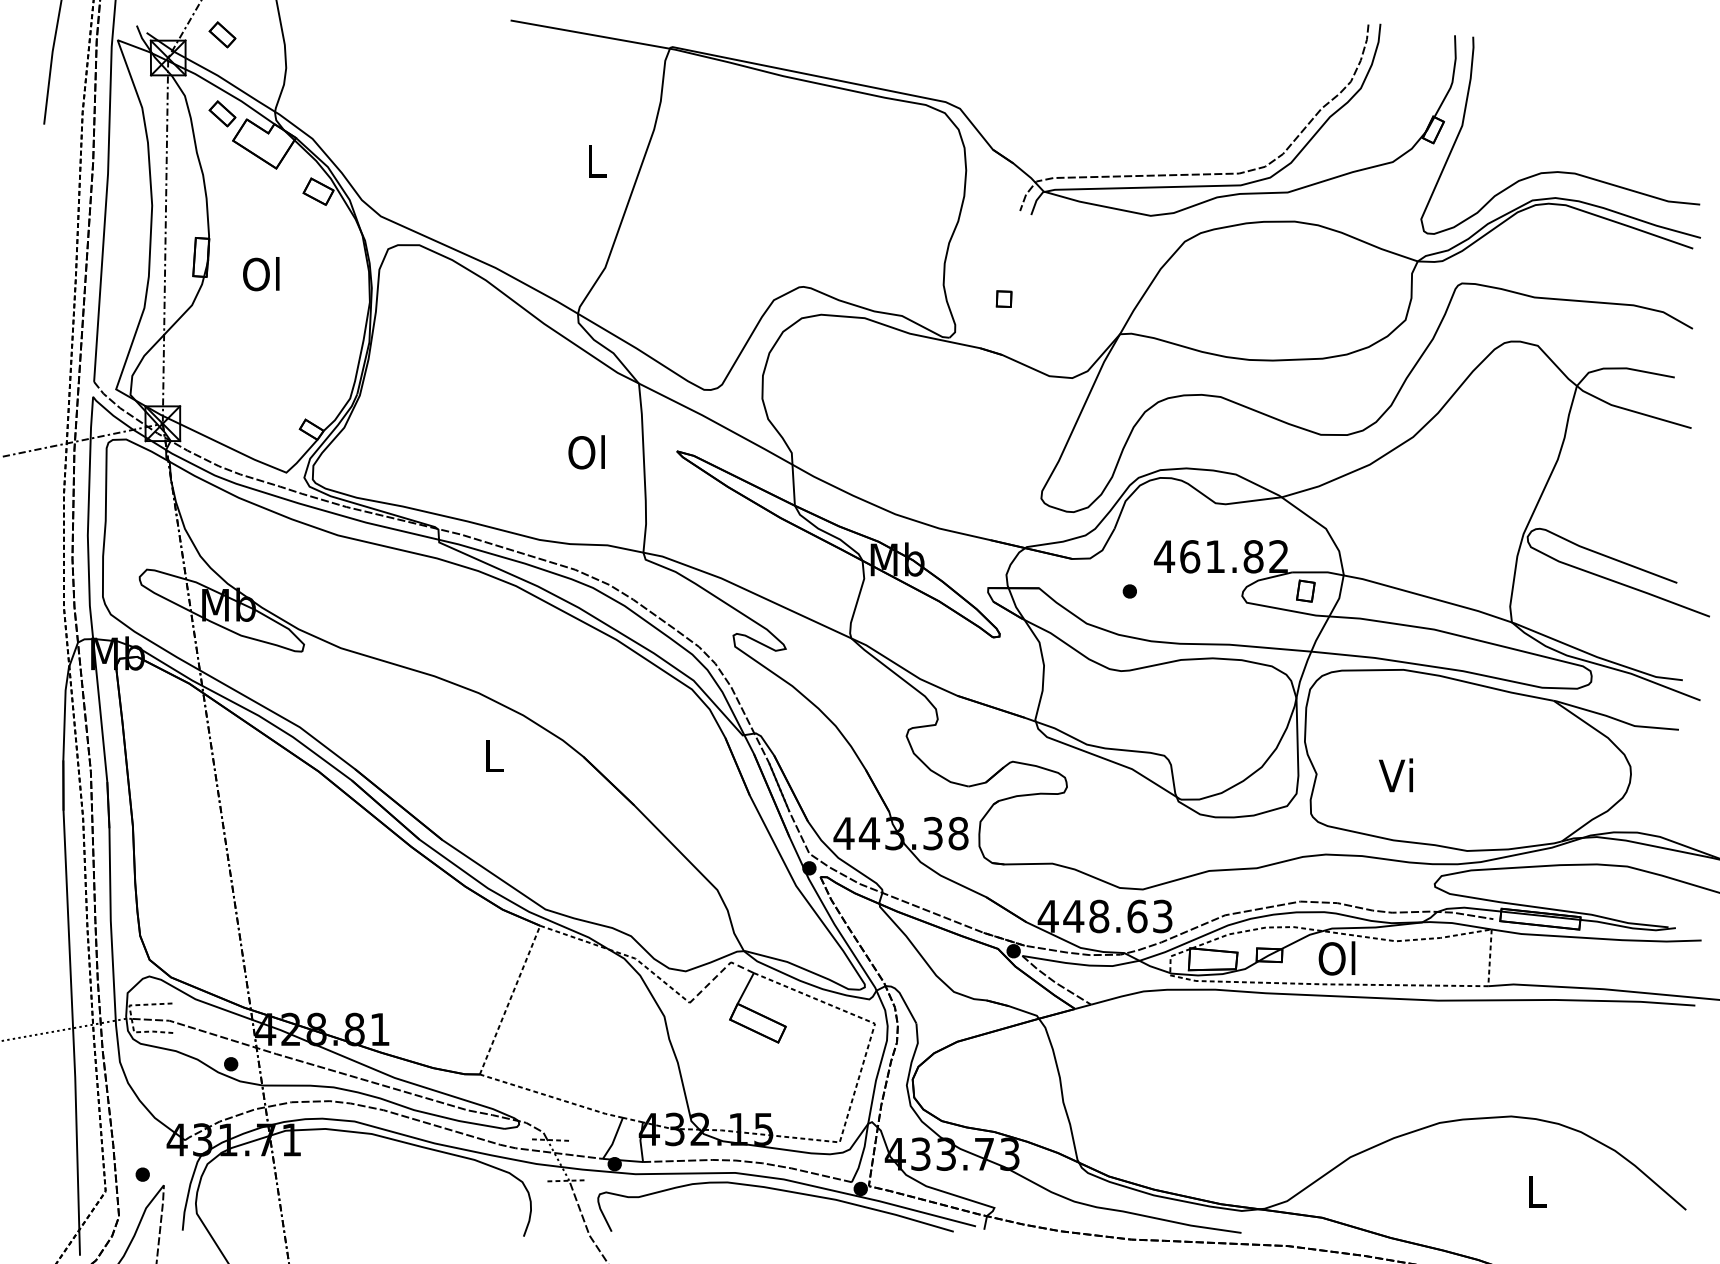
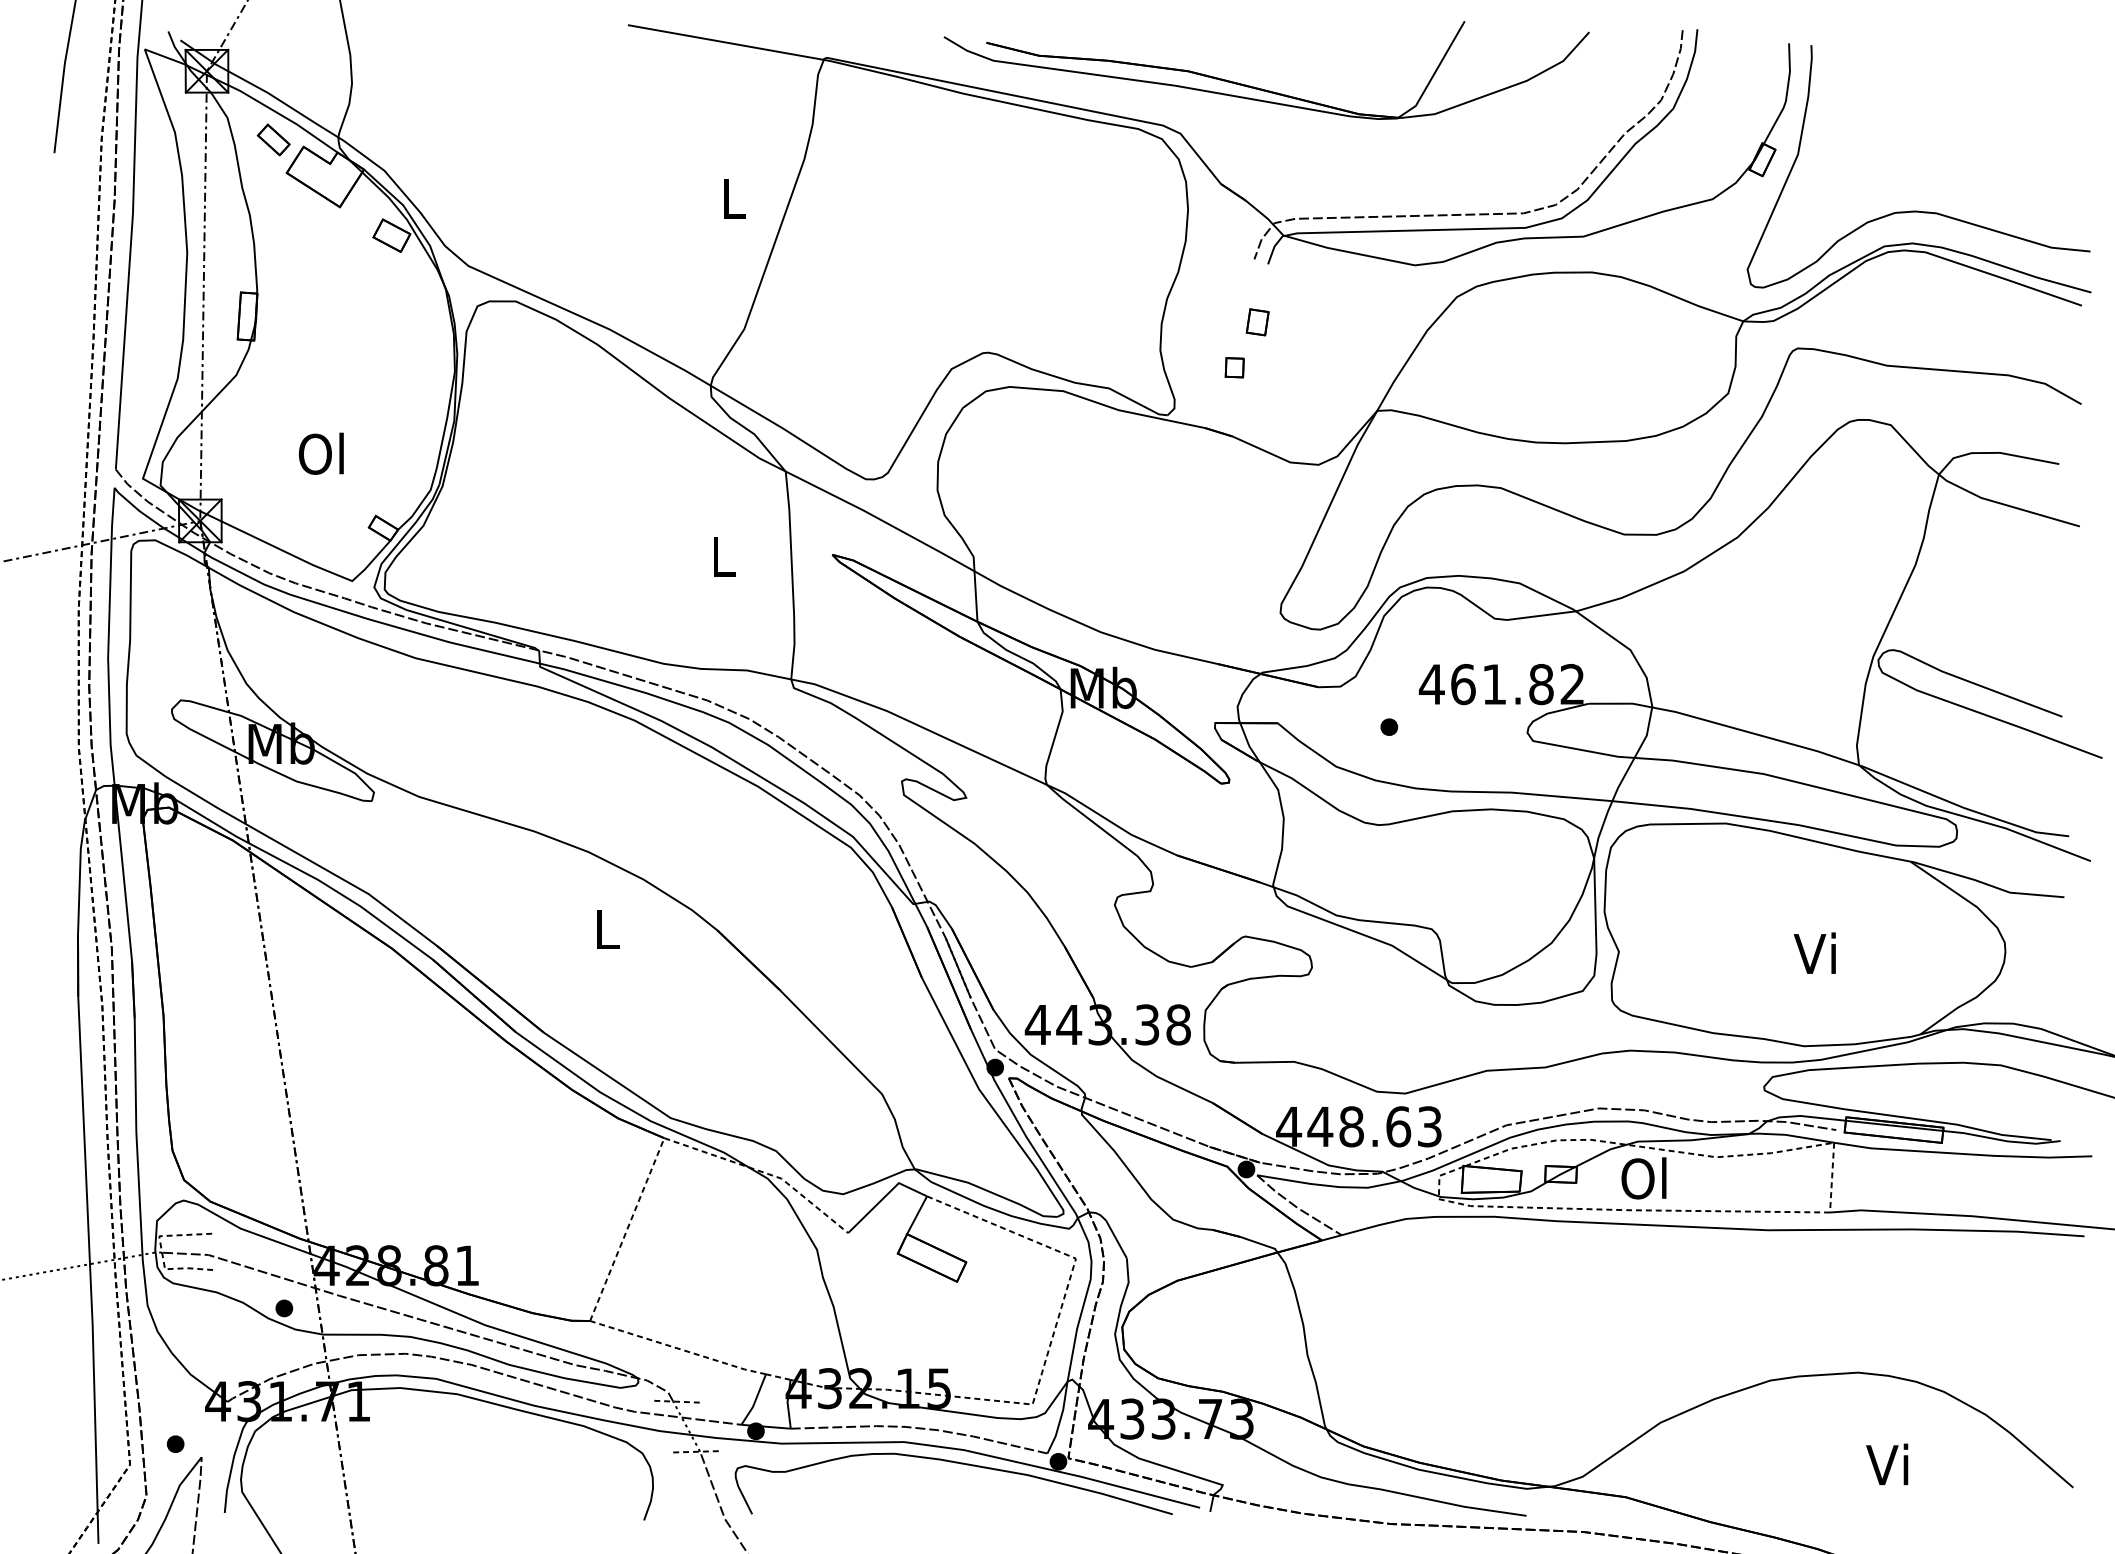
part: (222, 34) -> (273, 42), removed
part: (1025, 71) -> (1260, 87), added
text: (261, 274) -> (321, 454), moved
text: (586, 452) -> (721, 556), Ol -> L
part: (1305, 590) -> (1257, 321), moved
text: (1395, 775) -> (1814, 953), moved
line: (719, 973) -> (884, 1196), dashed -> solid
text: (1534, 1190) -> (1886, 1463), L -> Vi

